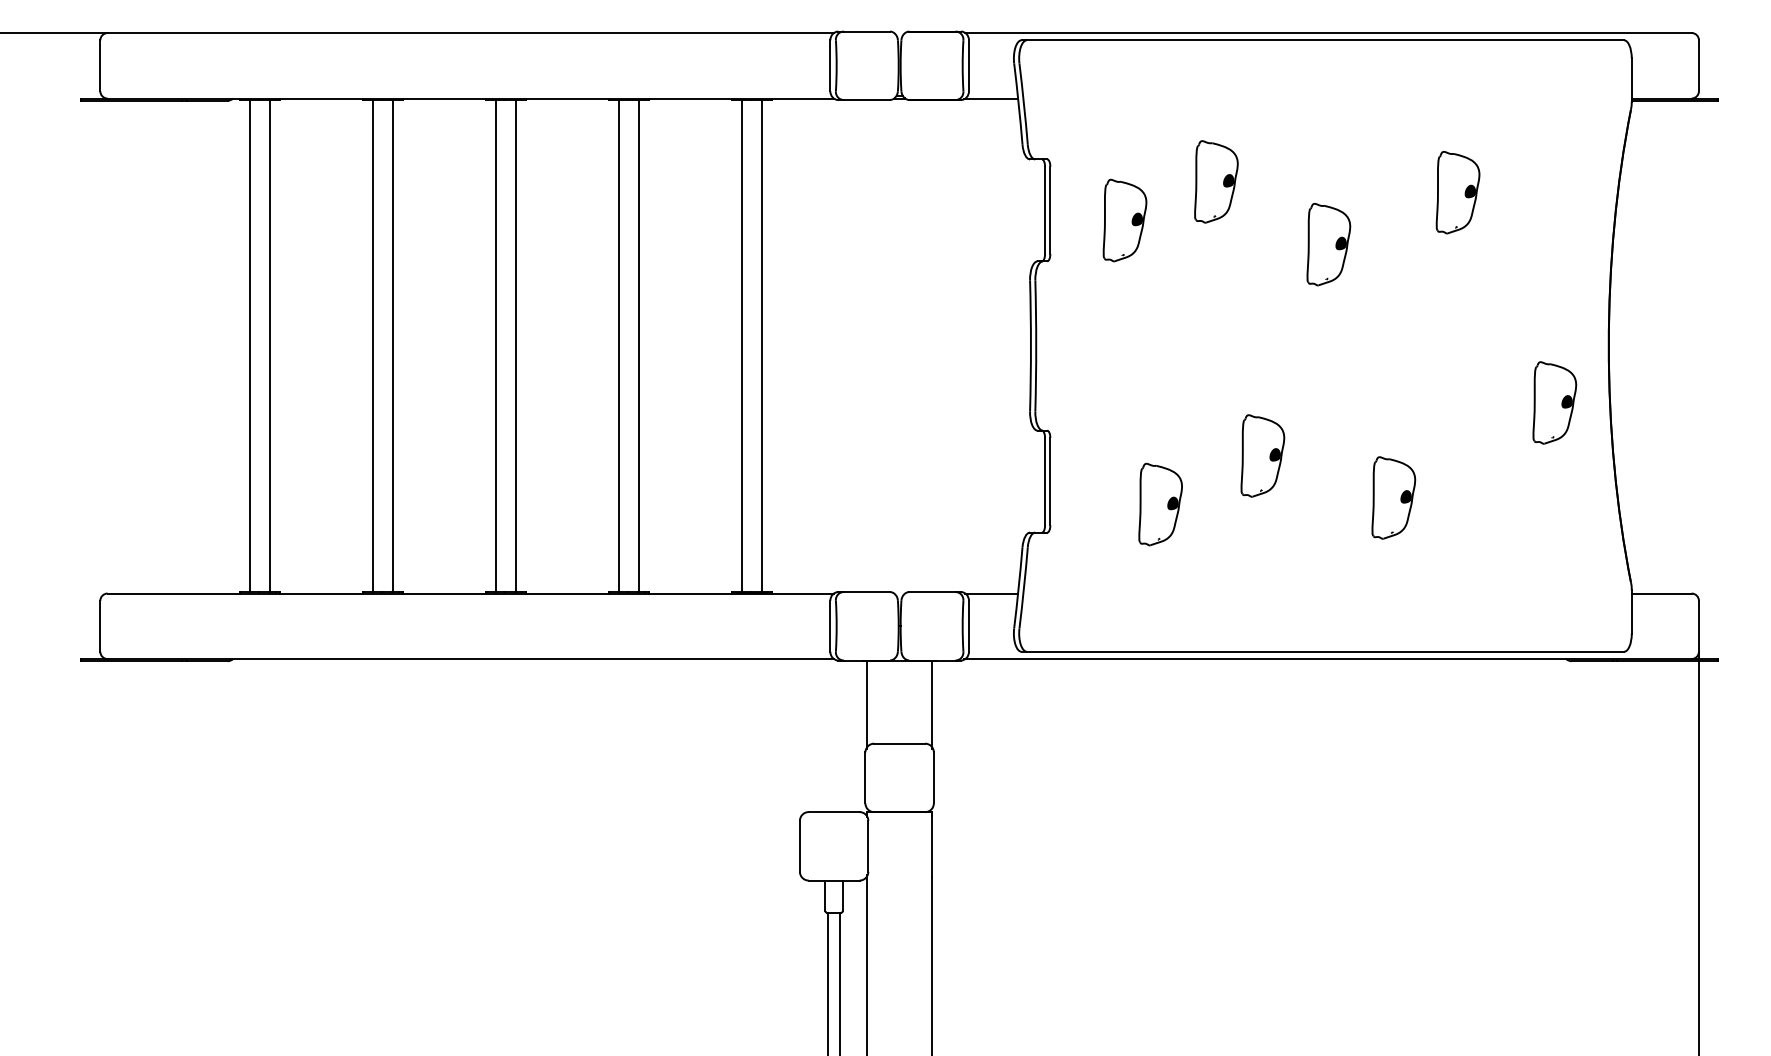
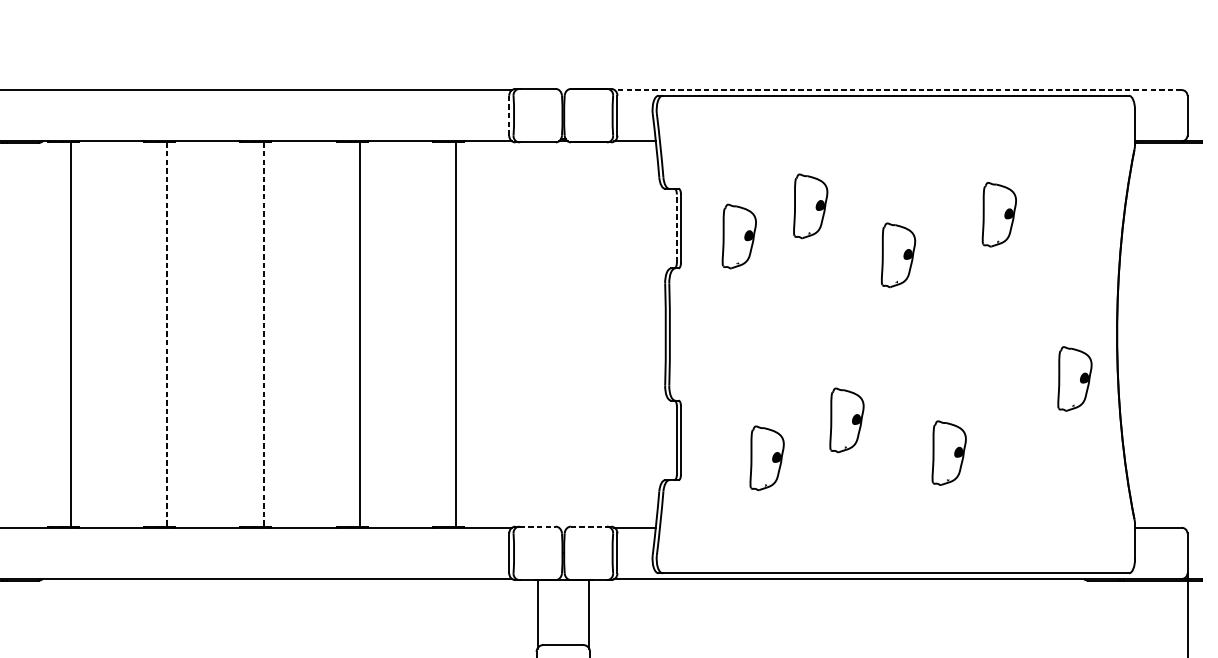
line: (1328, 33) -> (898, 90), solid -> dashed
line: (830, 65) -> (509, 115), solid -> dashed
line: (1045, 210) -> (677, 228), solid -> dashed
line: (250, 346) -> (56, 334), removed
line: (373, 346) -> (152, 334), removed
line: (392, 346) -> (167, 334), solid -> dashed
line: (496, 346) -> (248, 334), removed
line: (515, 346) -> (263, 334), solid -> dashed
line: (619, 346) -> (344, 334), removed
line: (742, 346) -> (440, 334), removed
line: (867, 592) -> (538, 526), solid -> dashed
line: (932, 592) -> (588, 526), solid -> dashed

